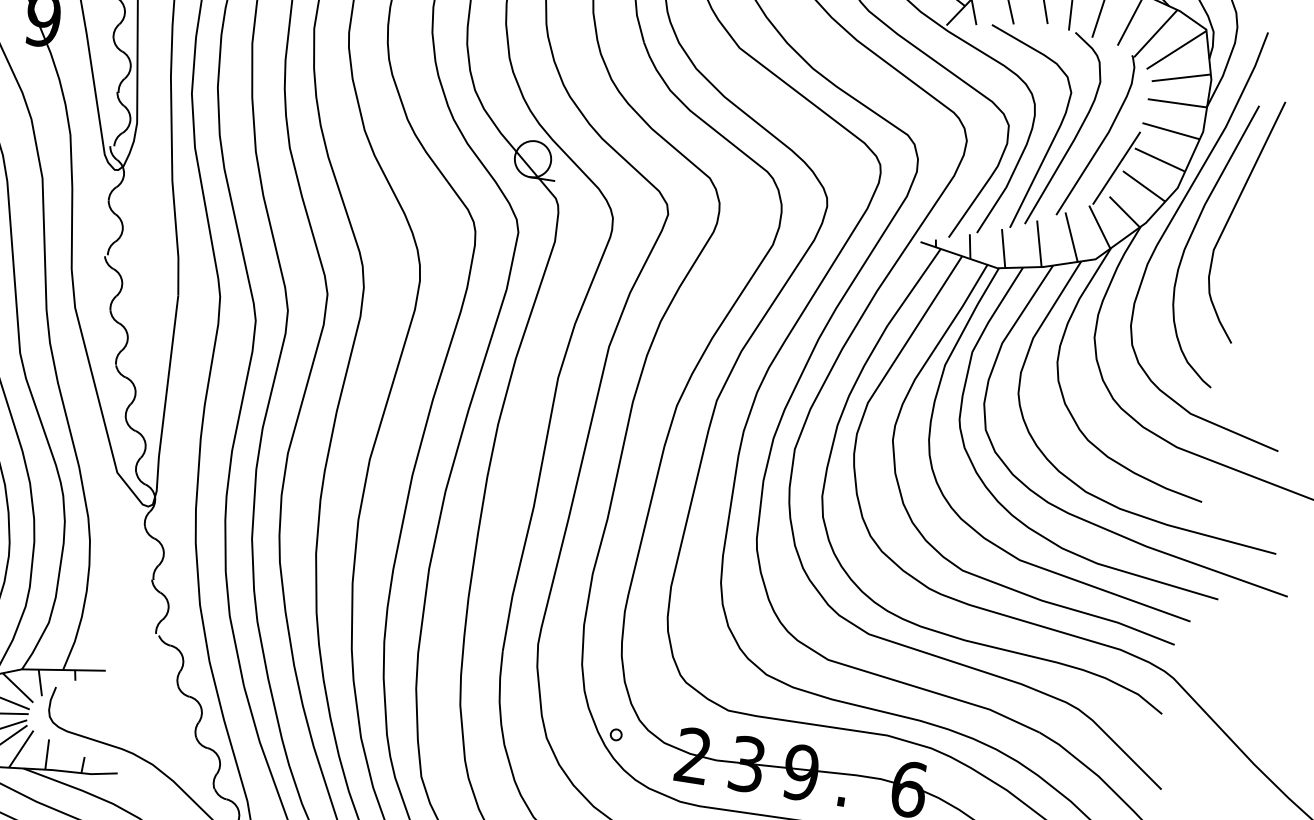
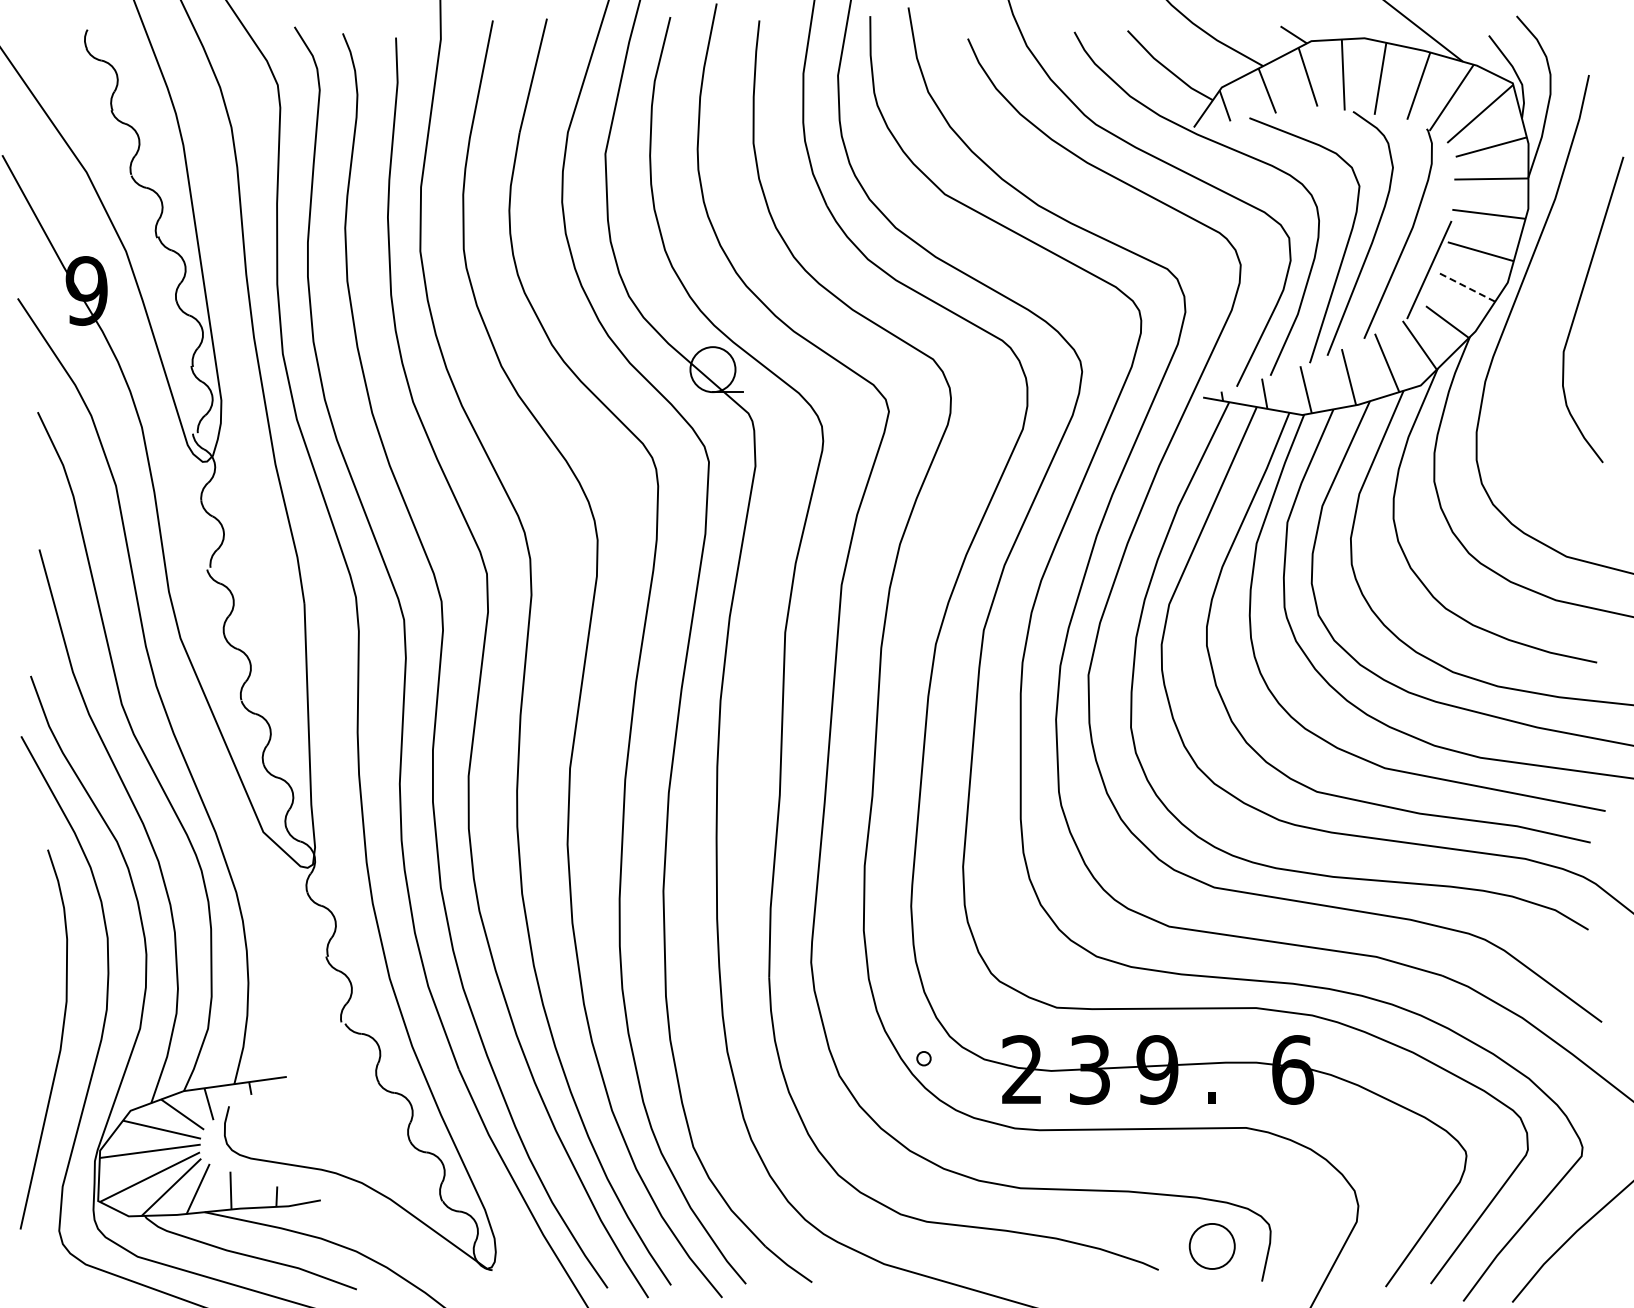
line: (1143, 185) -> (1465, 286), solid -> dashed
curve: (1192, 235) -> (1534, 337), removed

